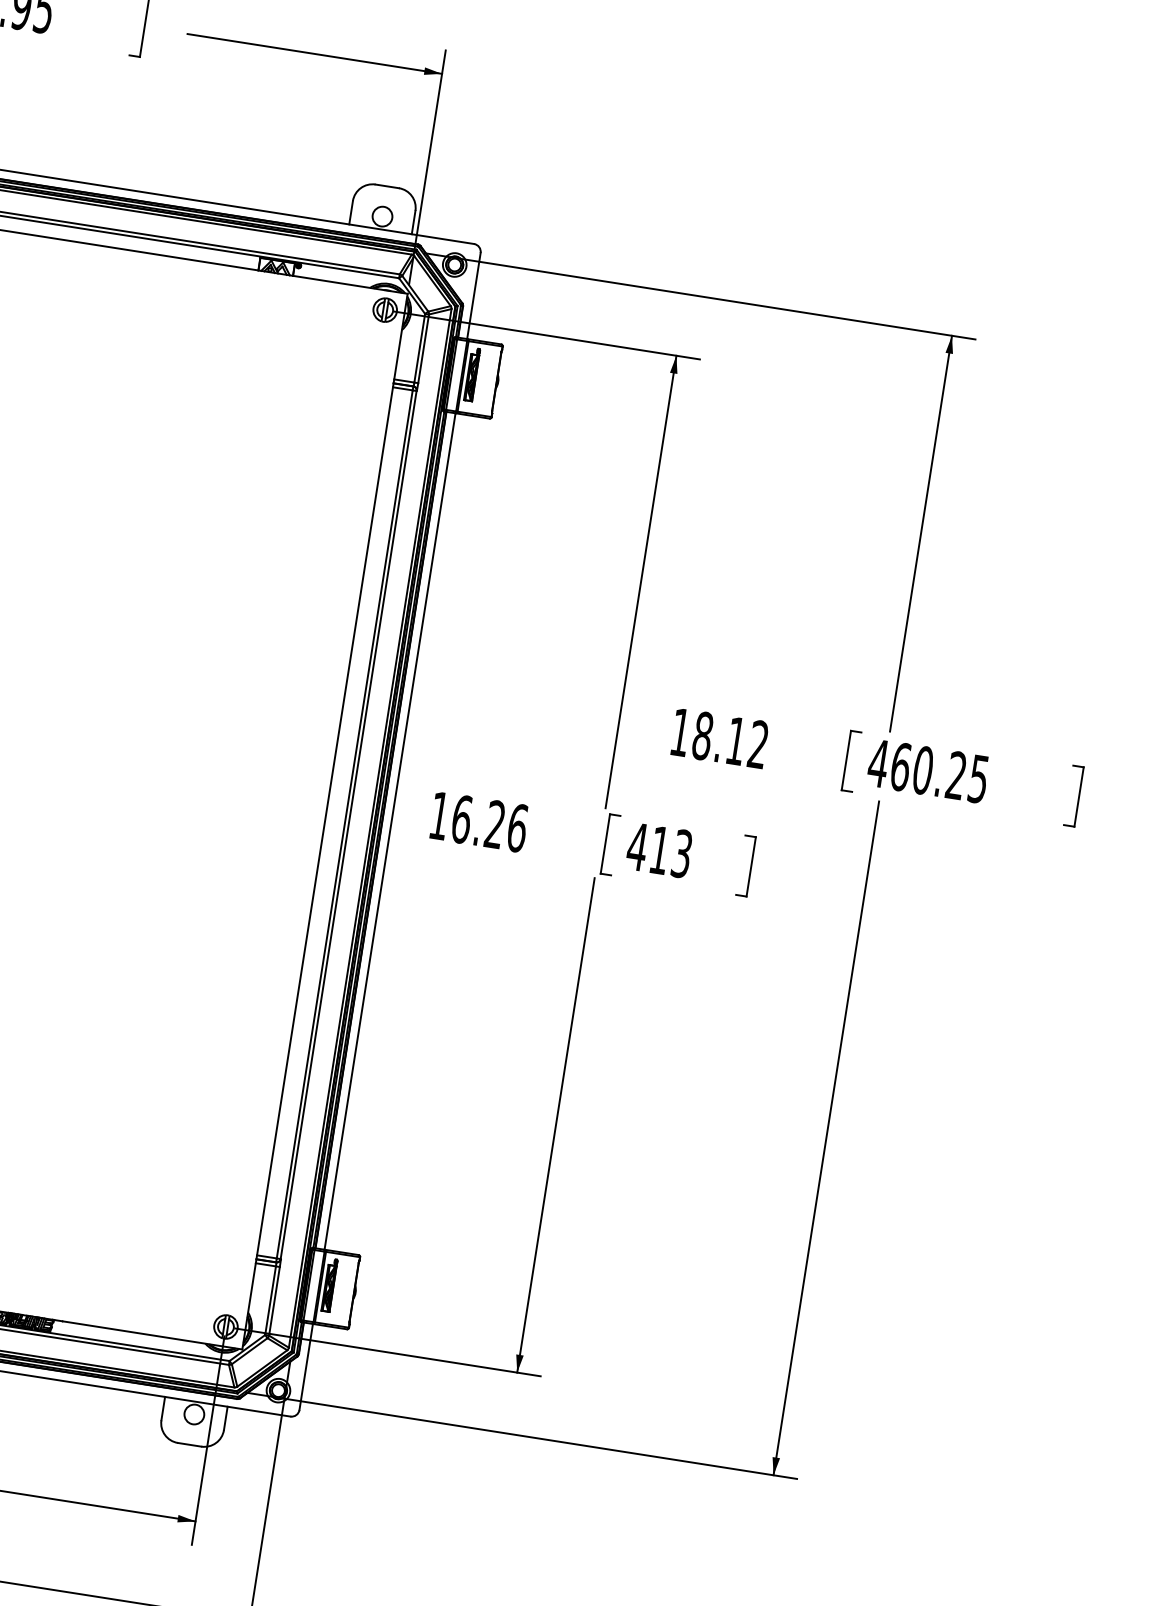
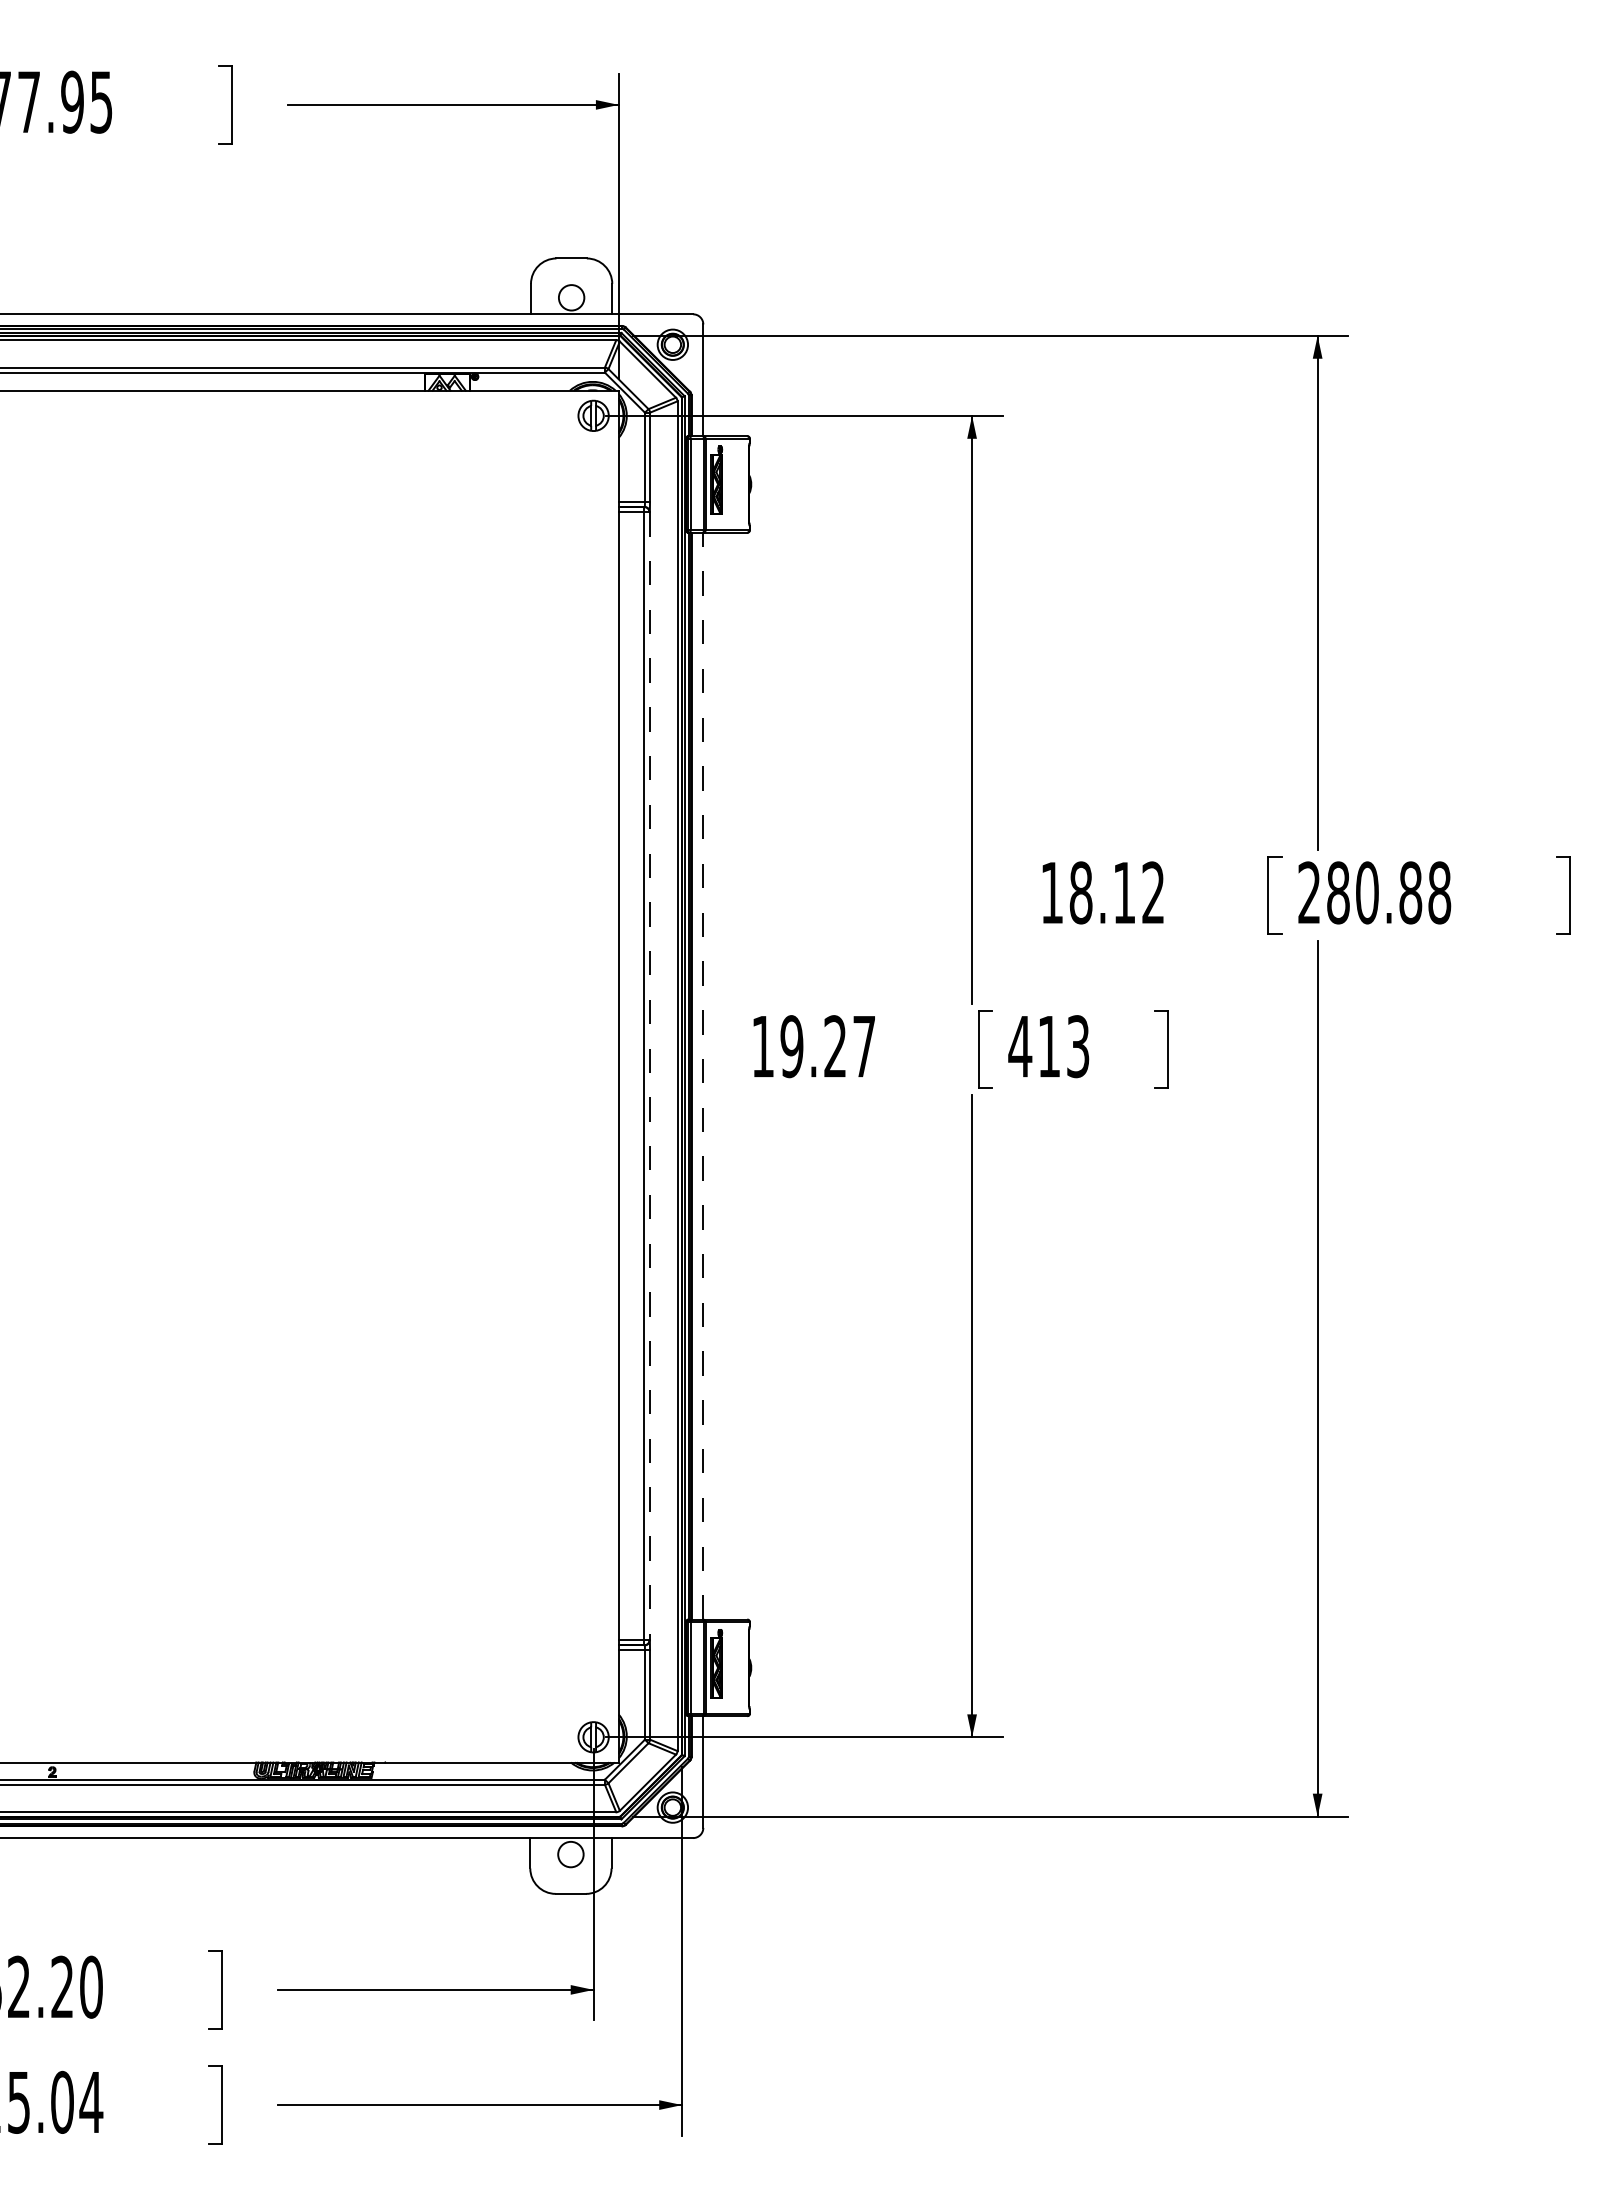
text: (928, 771) -> (1374, 892), 460.25 -> 280.88
text: (489, 823) -> (828, 1046), 16.26 -> 19.27
line: (348, 825) -> (649, 1076), solid -> dashed
line: (390, 830) -> (703, 1075), solid -> dashed

